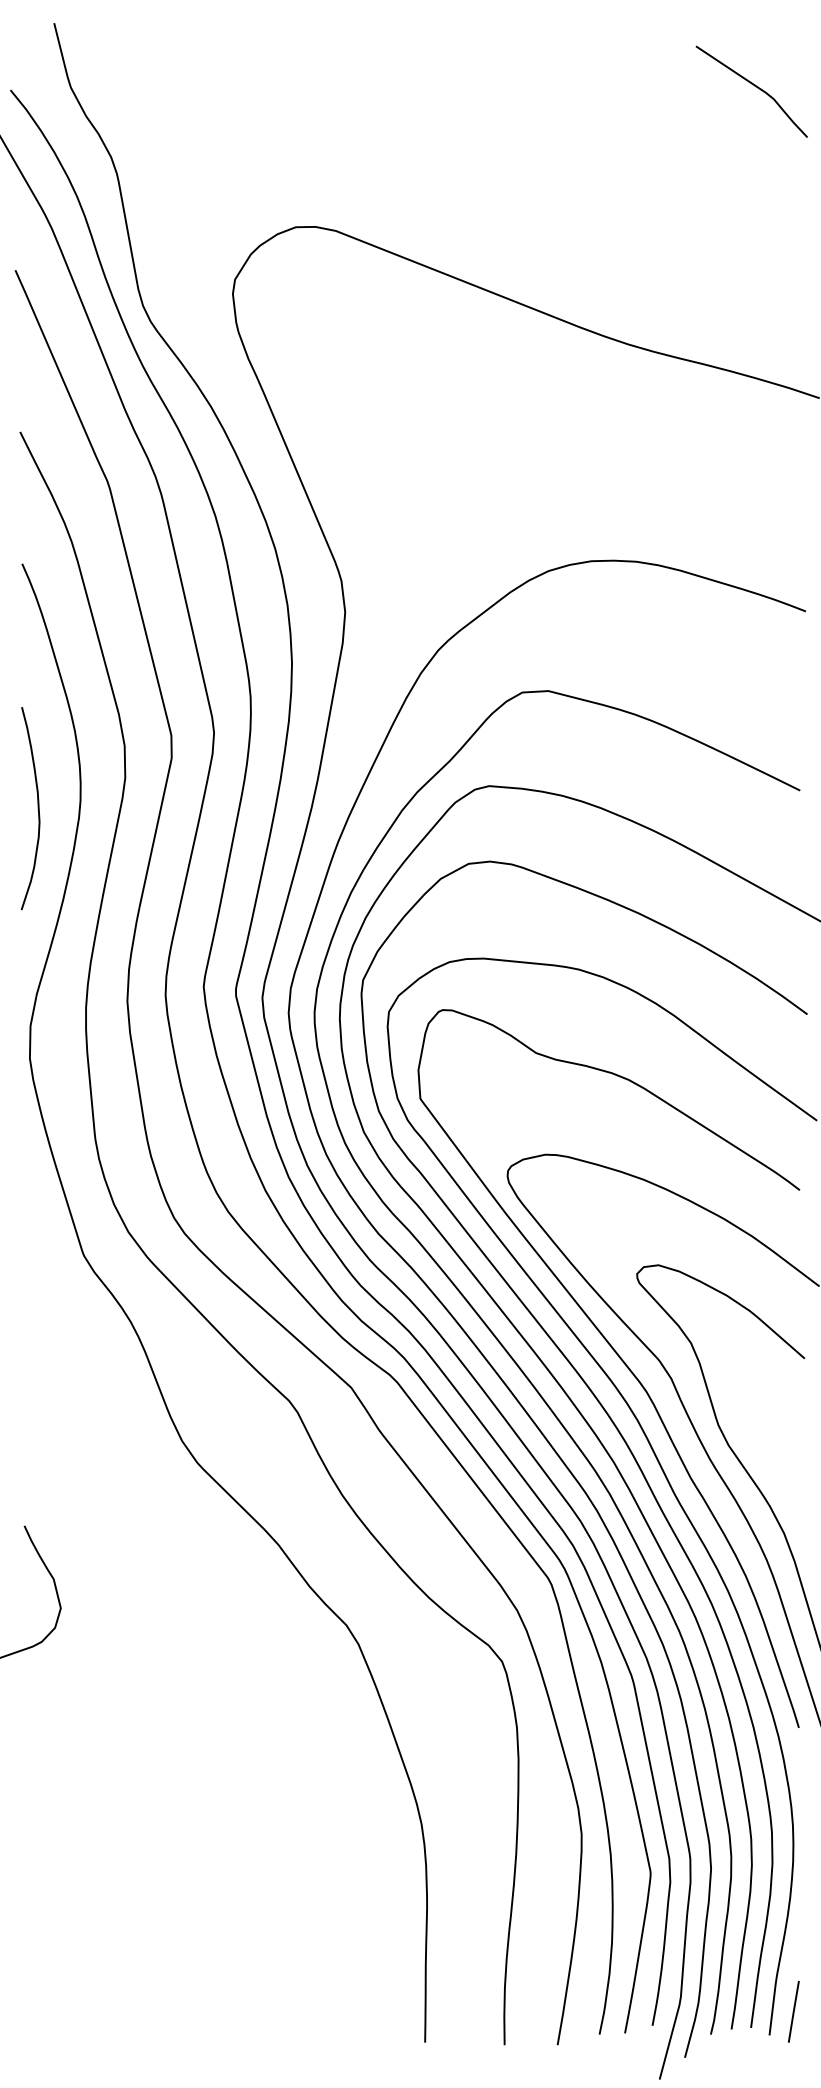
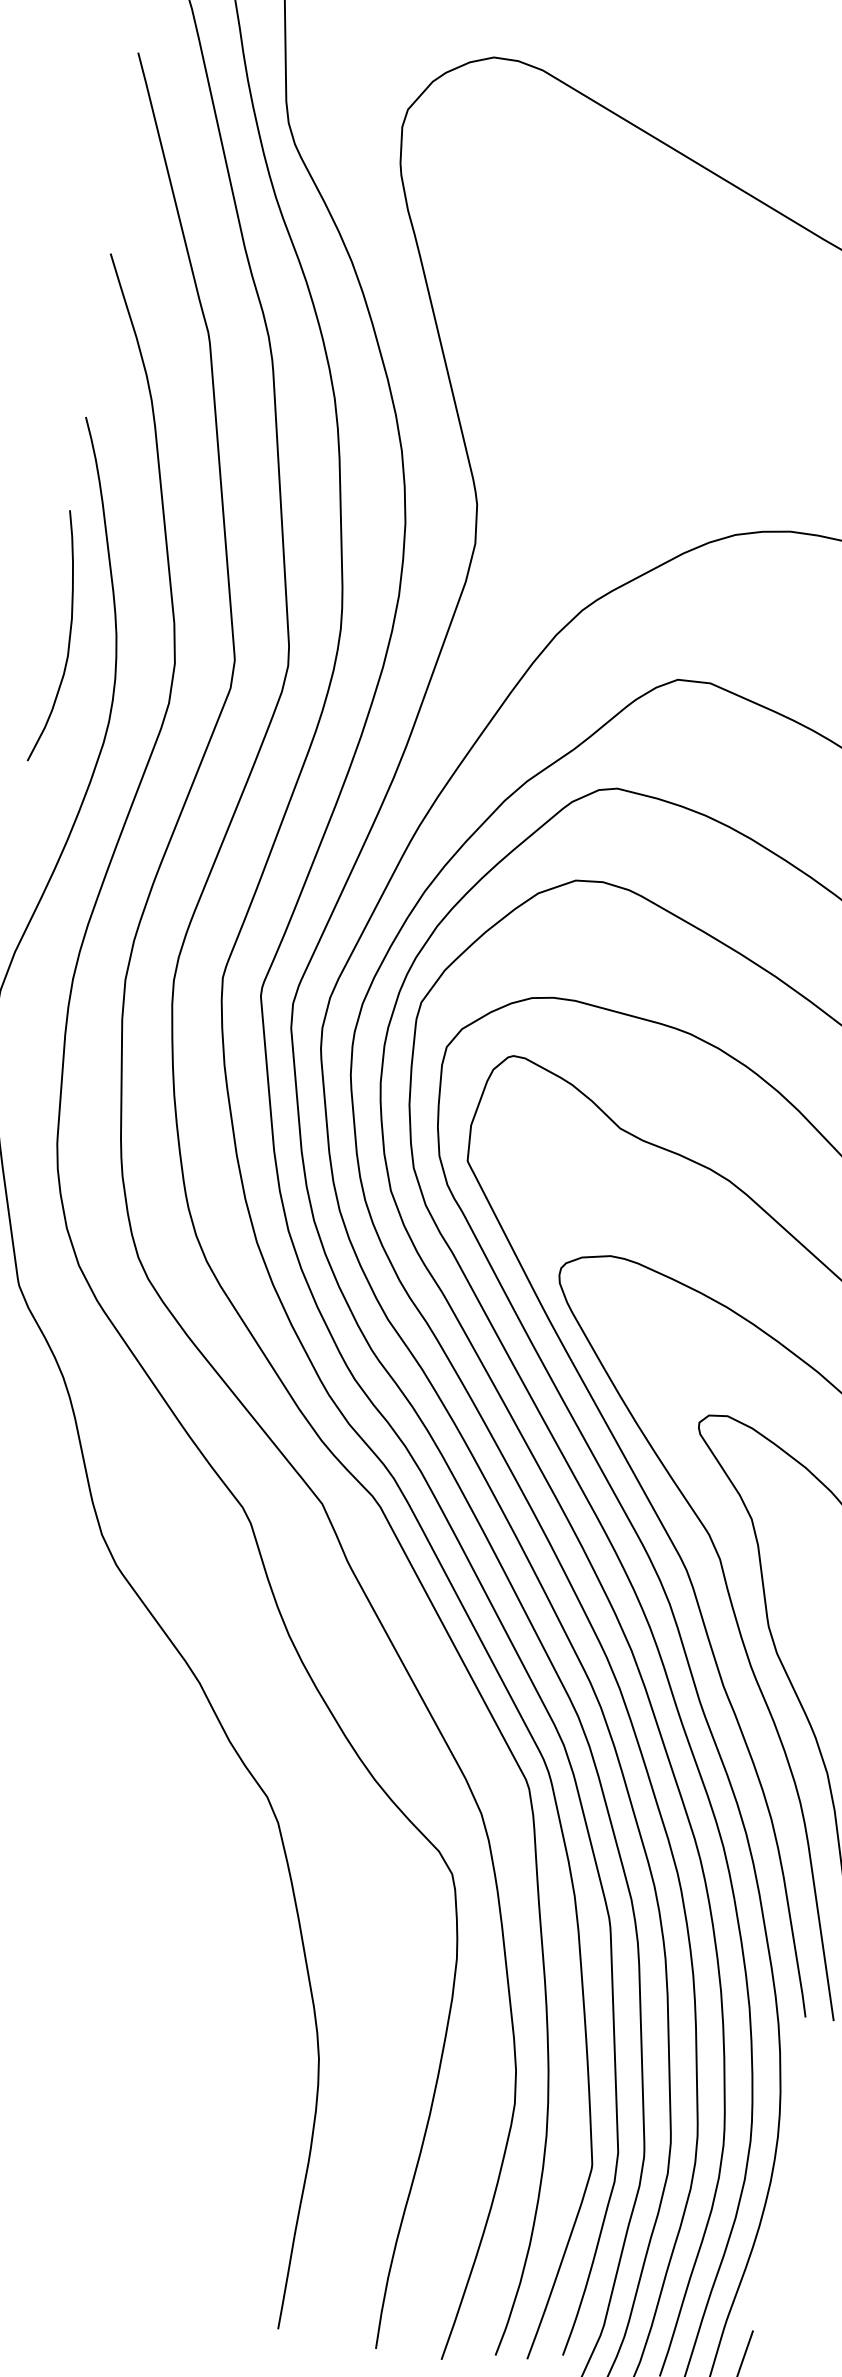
curve: (37, 808) -> (68, 638), moved

